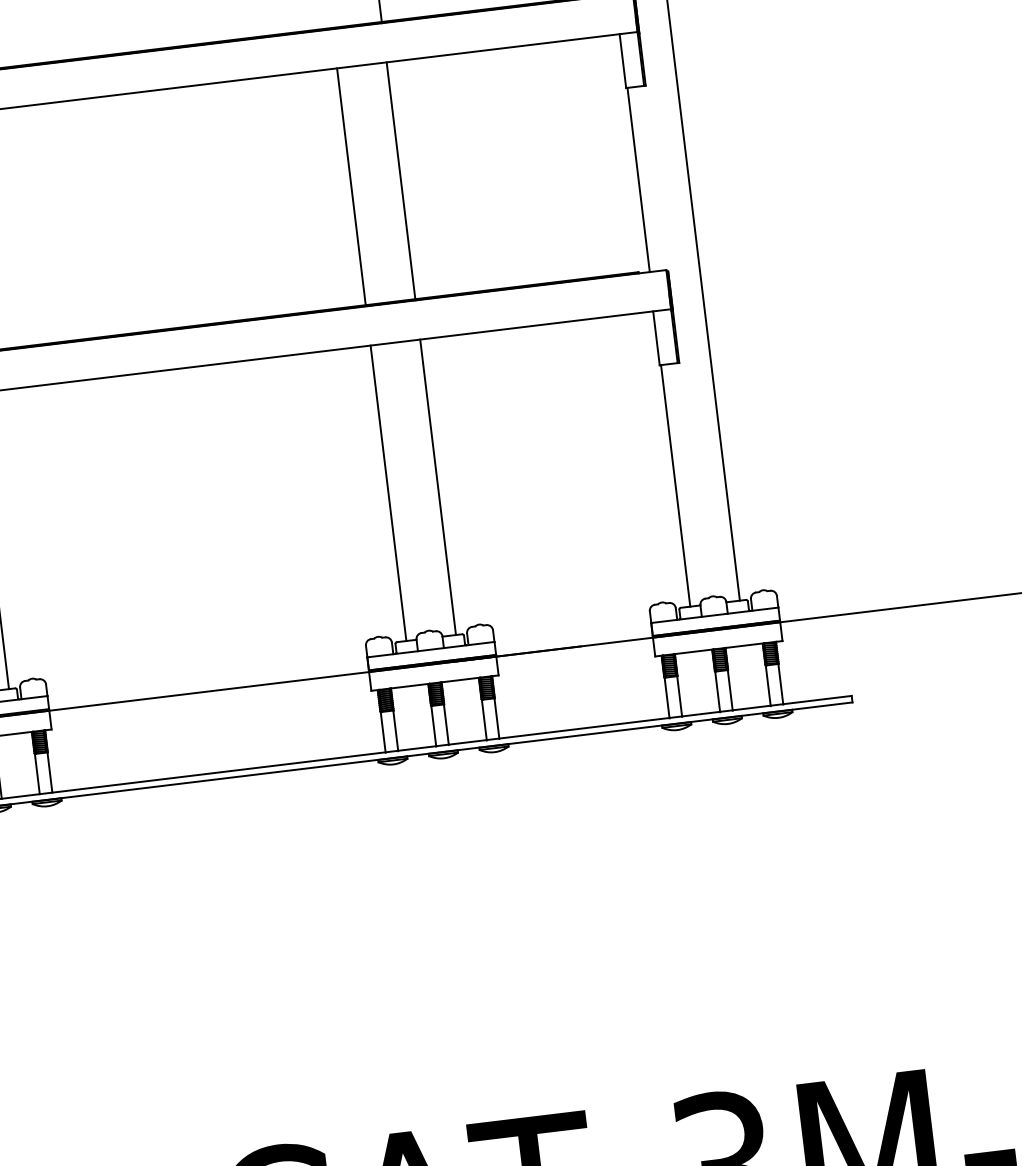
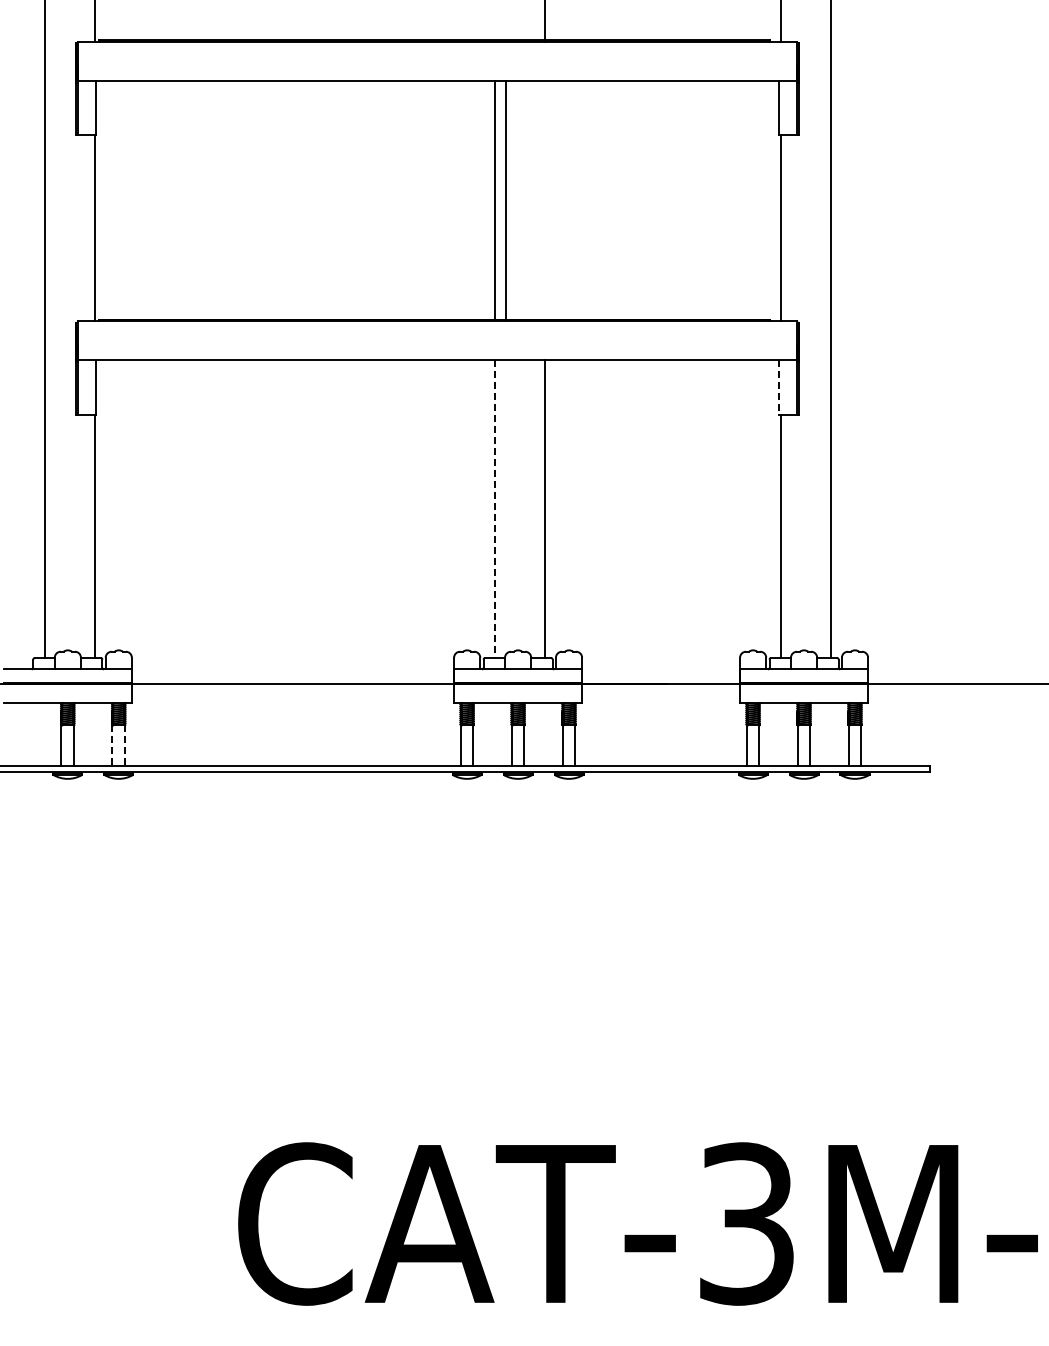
line: (400, 180) -> (505, 200), moved
line: (656, 338) -> (779, 387), solid -> dashed
line: (388, 493) -> (494, 509), solid -> dashed
line: (50, 773) -> (125, 746), solid -> dashed
line: (37, 774) -> (112, 746), solid -> dashed

